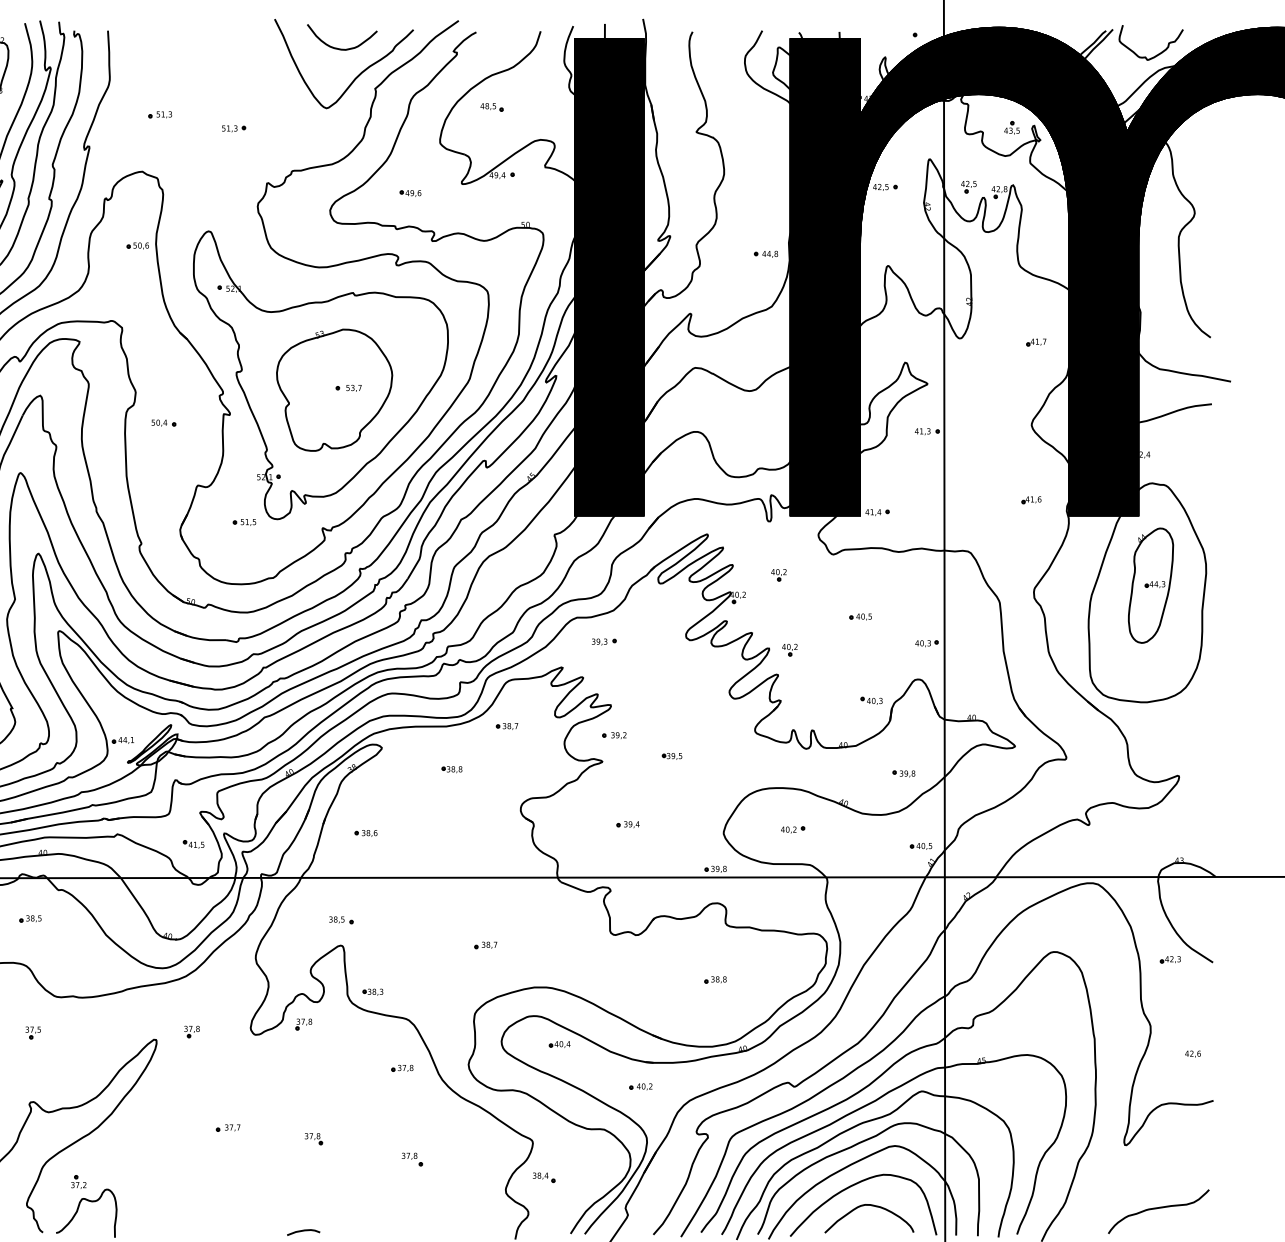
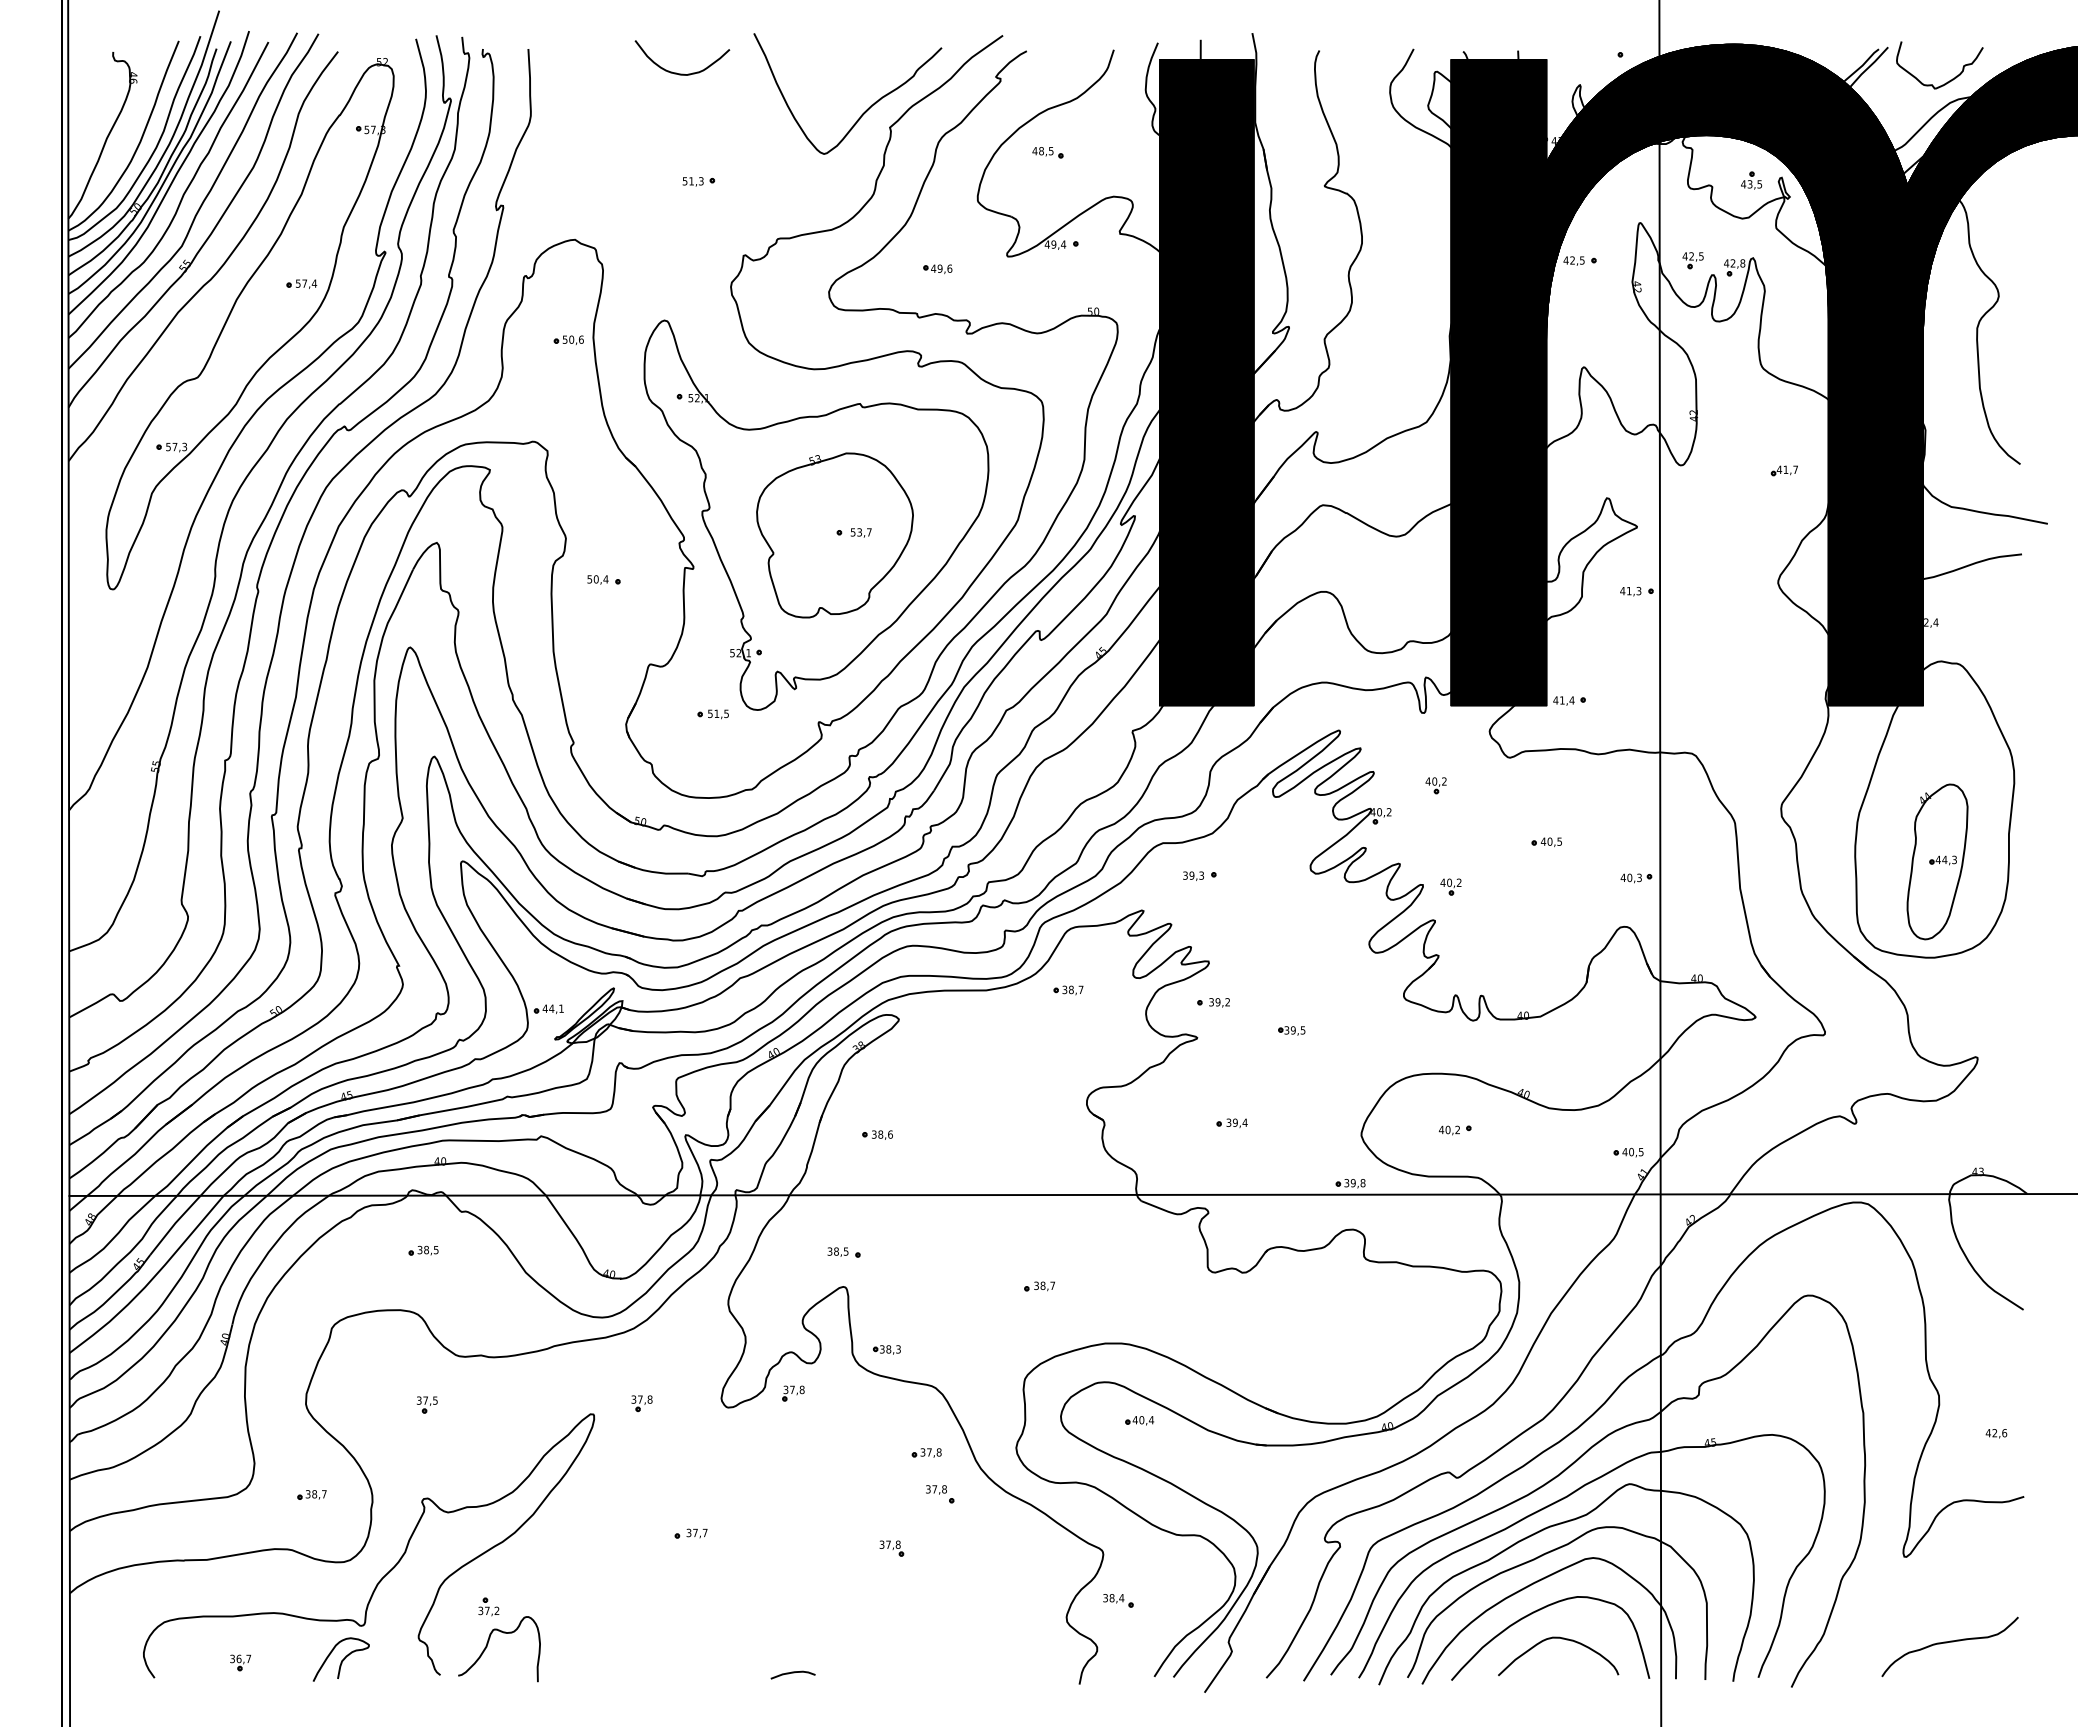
curve: (342, 48) -> (682, 73), moved
part: (160, 114) -> (599, 162), removed
part: (765, 254) -> (1418, 351), removed
part: (1031, 500) -> (1777, 684), removed
part: (1150, 585) -> (1937, 861), moved
part: (871, 700) -> (1561, 955), removed
part: (451, 769) -> (993, 1048), removed
part: (904, 773) -> (1605, 1054), removed
part: (193, 844) -> (644, 1149), removed
part: (1170, 960) -> (1965, 1306), removed
part: (715, 980) -> (1350, 1333), removed
part: (640, 1086) -> (1248, 1477), removed
part: (313, 1138) -> (891, 1548), moved
part: (412, 1159) -> (940, 1494), moved

